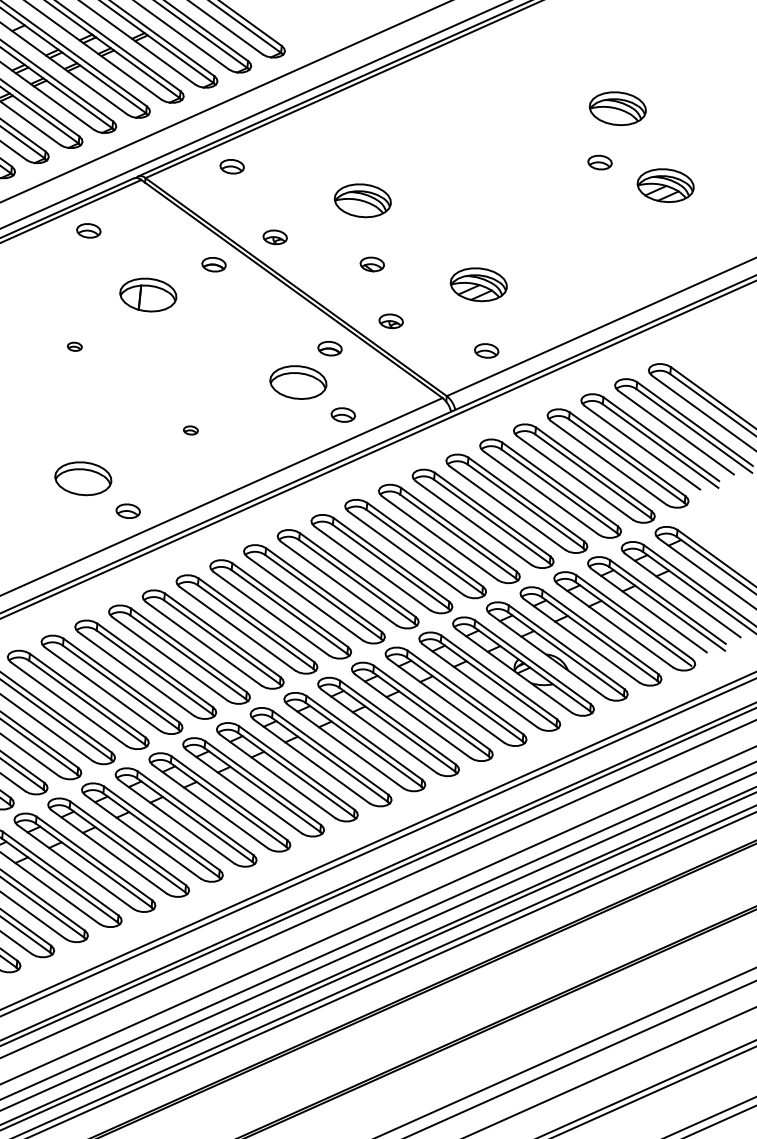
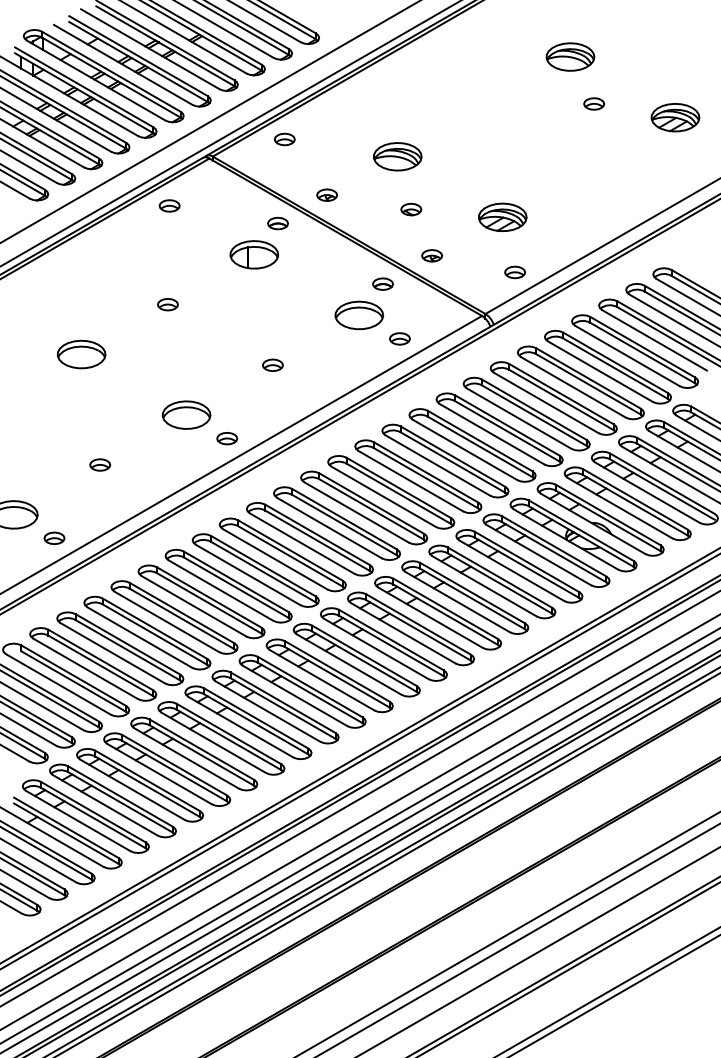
part: (617, 108) -> (570, 56), moved
part: (665, 185) -> (675, 117), moved
part: (148, 294) -> (254, 254), moved
part: (74, 346) -> (167, 304), size x1.67
part: (190, 429) -> (272, 364), size x1.67

